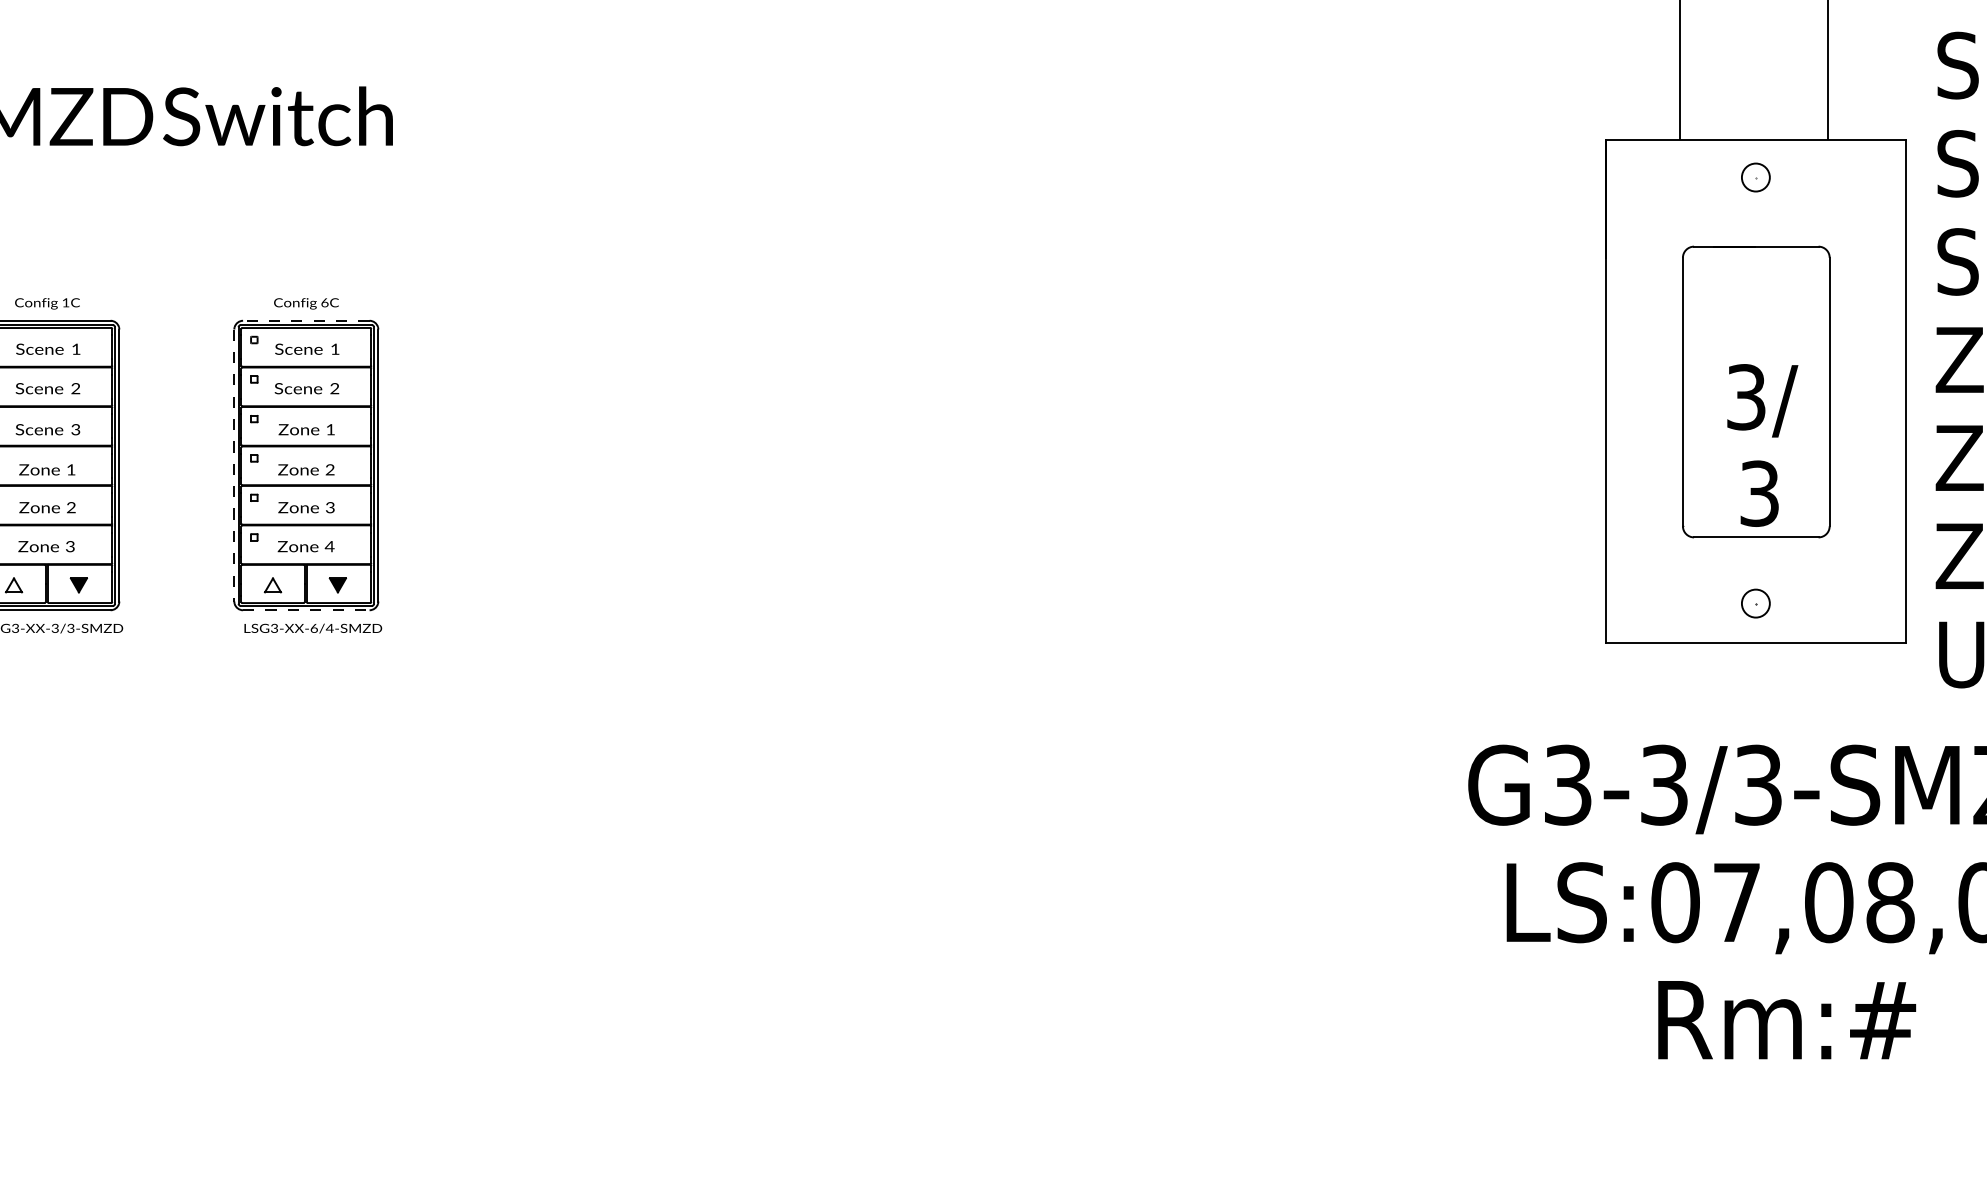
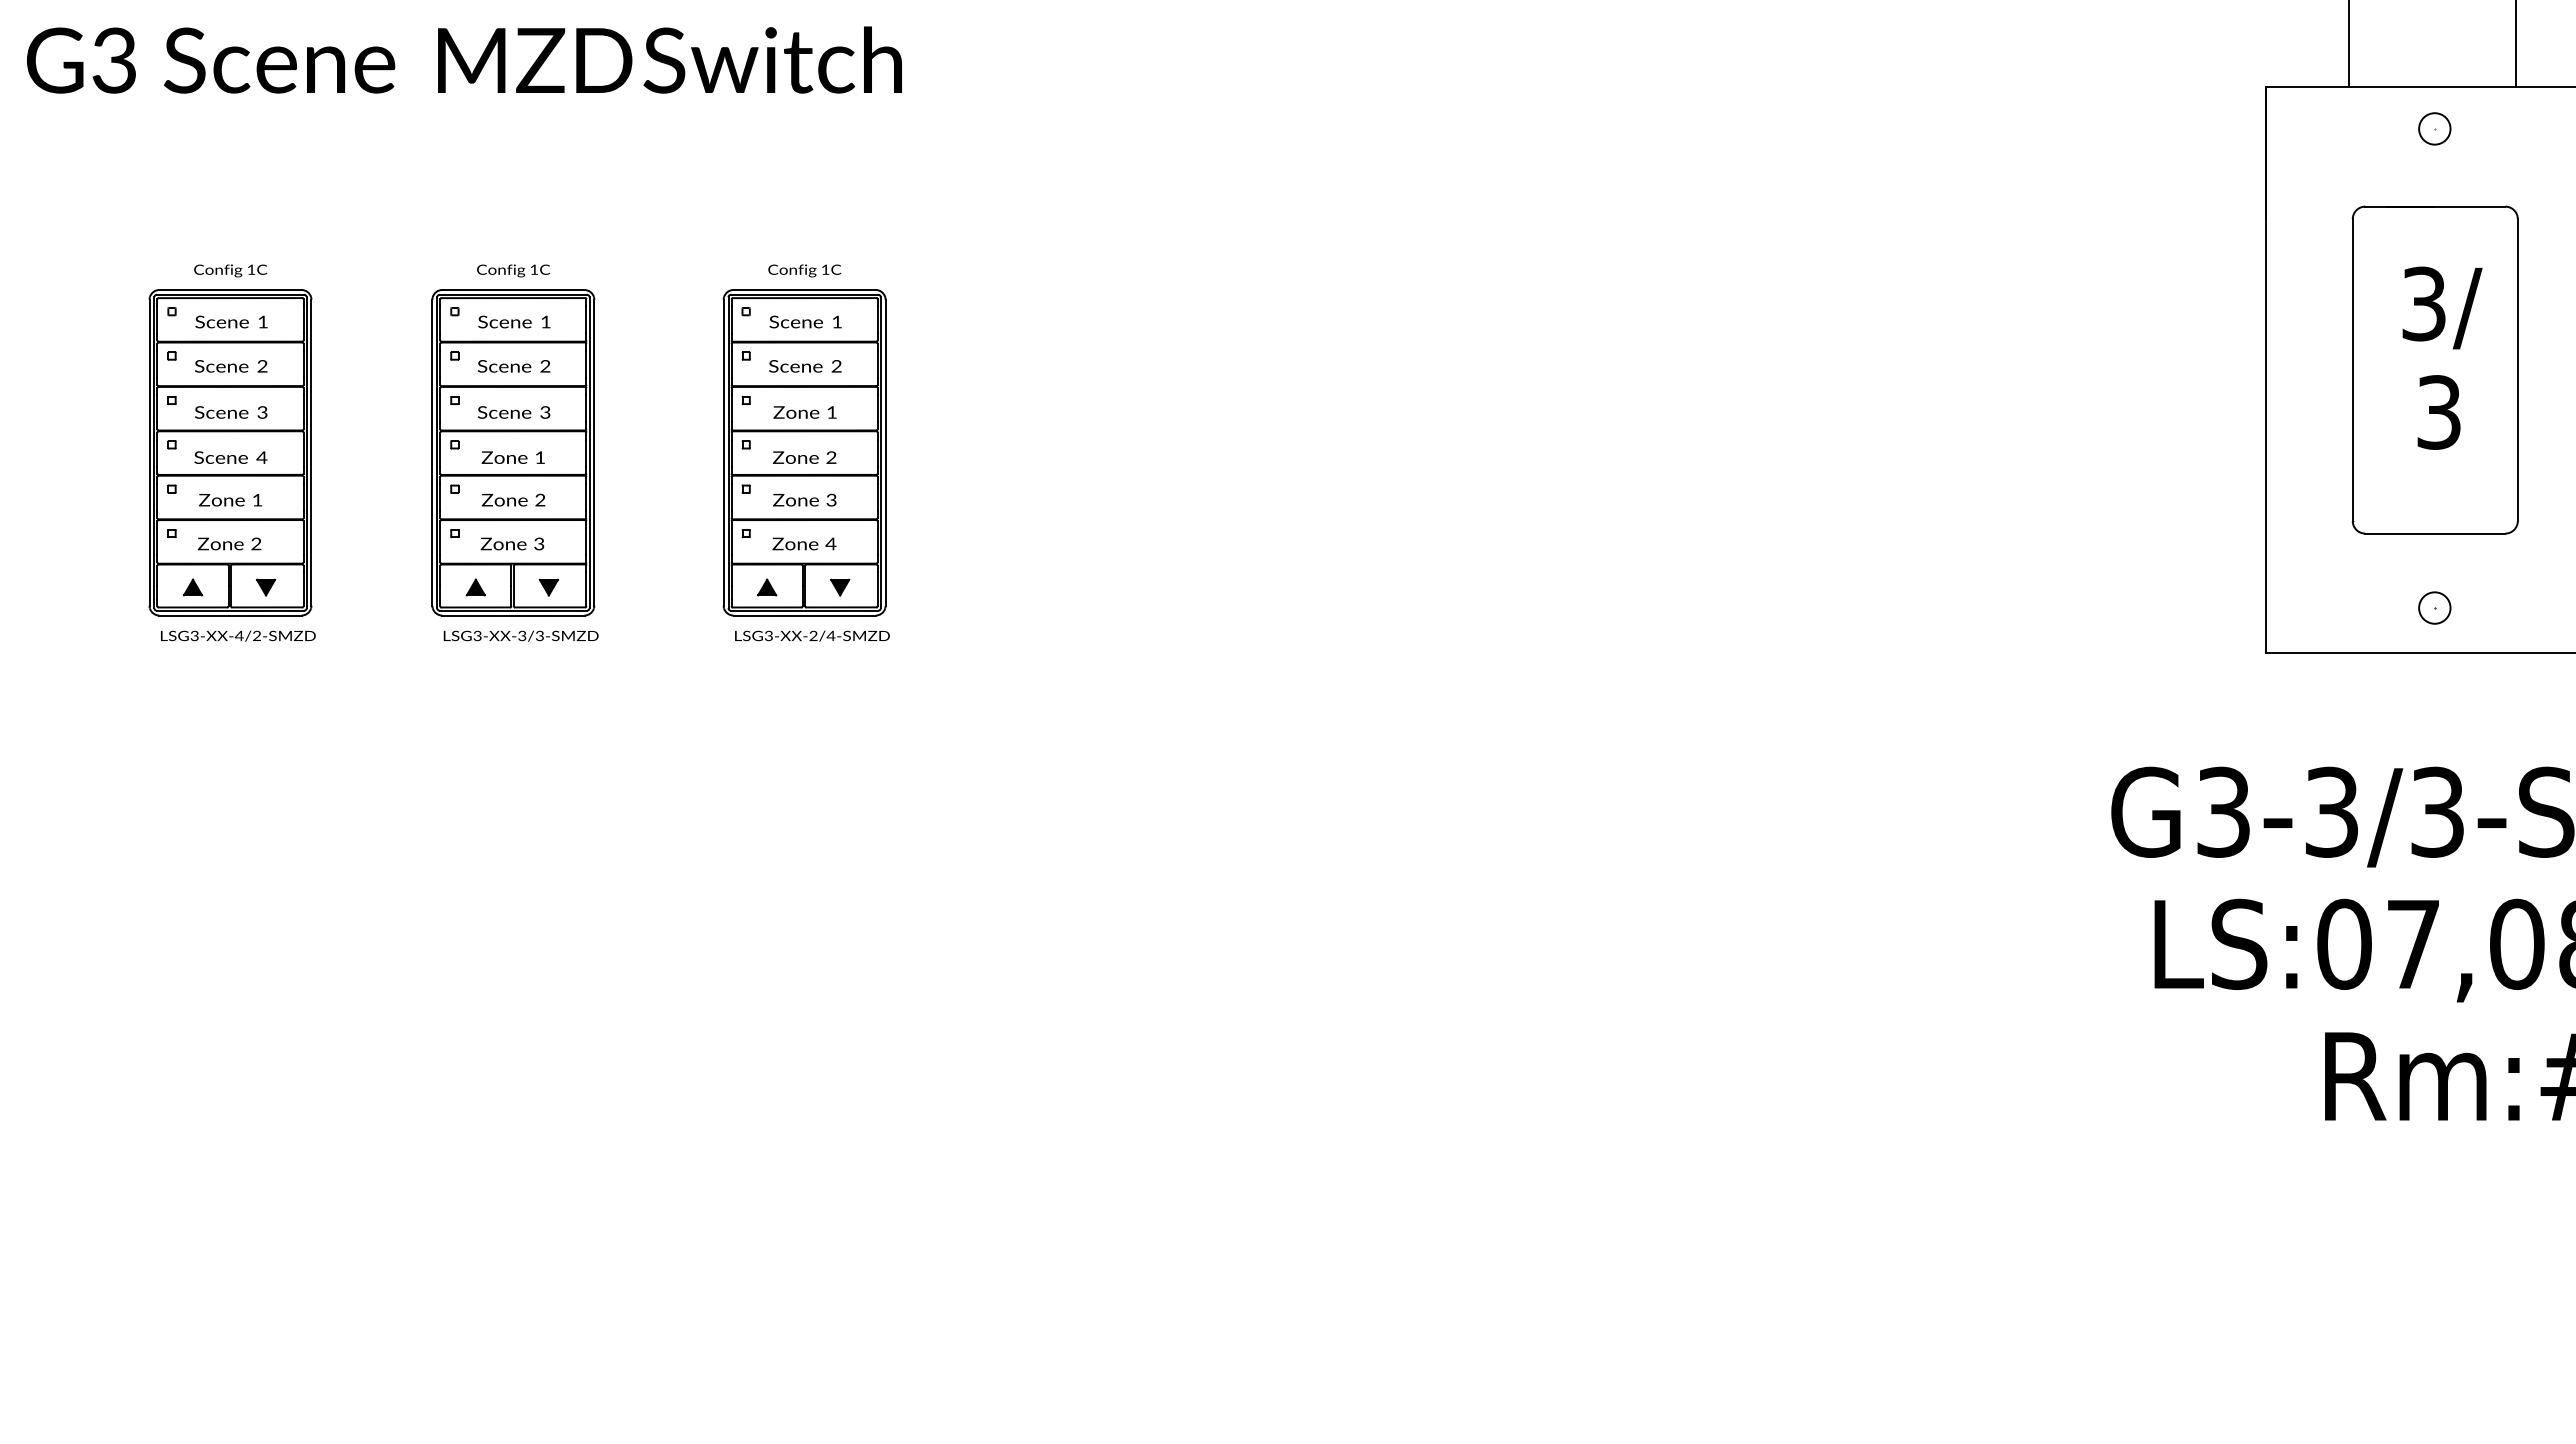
text: (324, 302) -> (825, 269), 6C -> 1C
line: (306, 320) -> (804, 289), dashed -> solid
text: (1762, 444) -> (2442, 357), moved
line: (234, 465) -> (723, 452), dashed -> solid
fill: (13, 585) -> (475, 587), added
fill: (273, 585) -> (767, 587), added
line: (307, 610) -> (805, 615), dashed -> solid
text: (314, 628) -> (813, 635), LSG3-XX-6/4-SMZD -> LSG3-XX-2/4-SMZD

